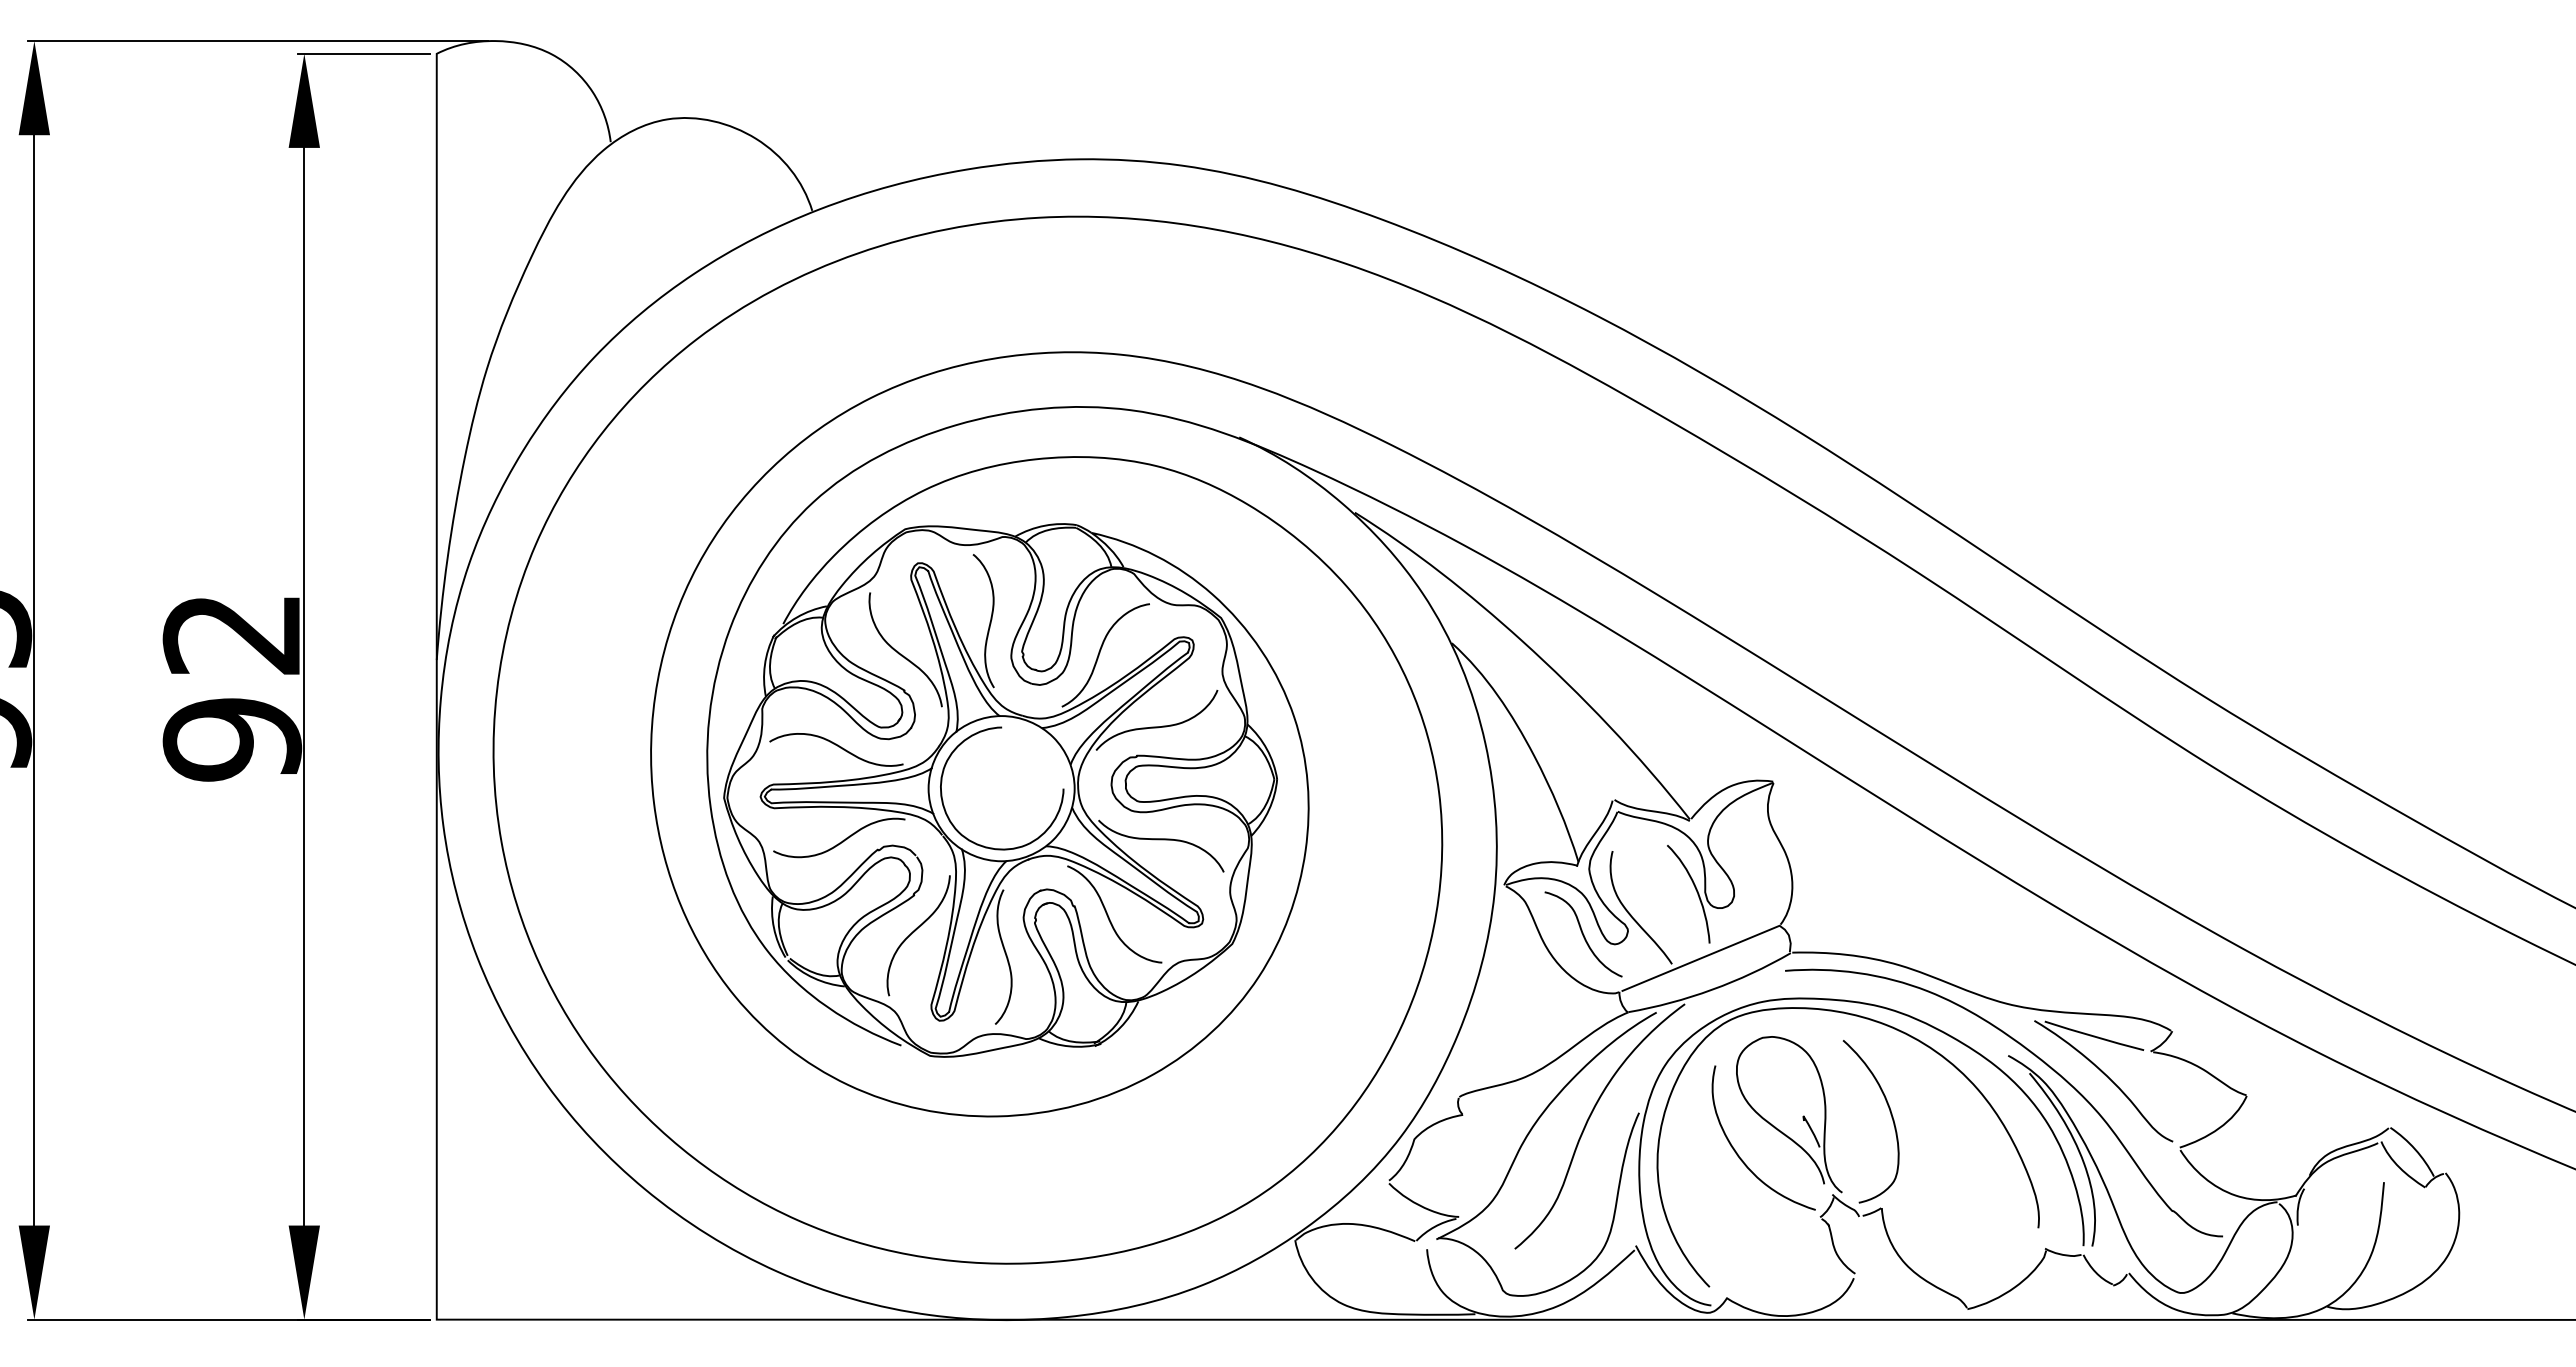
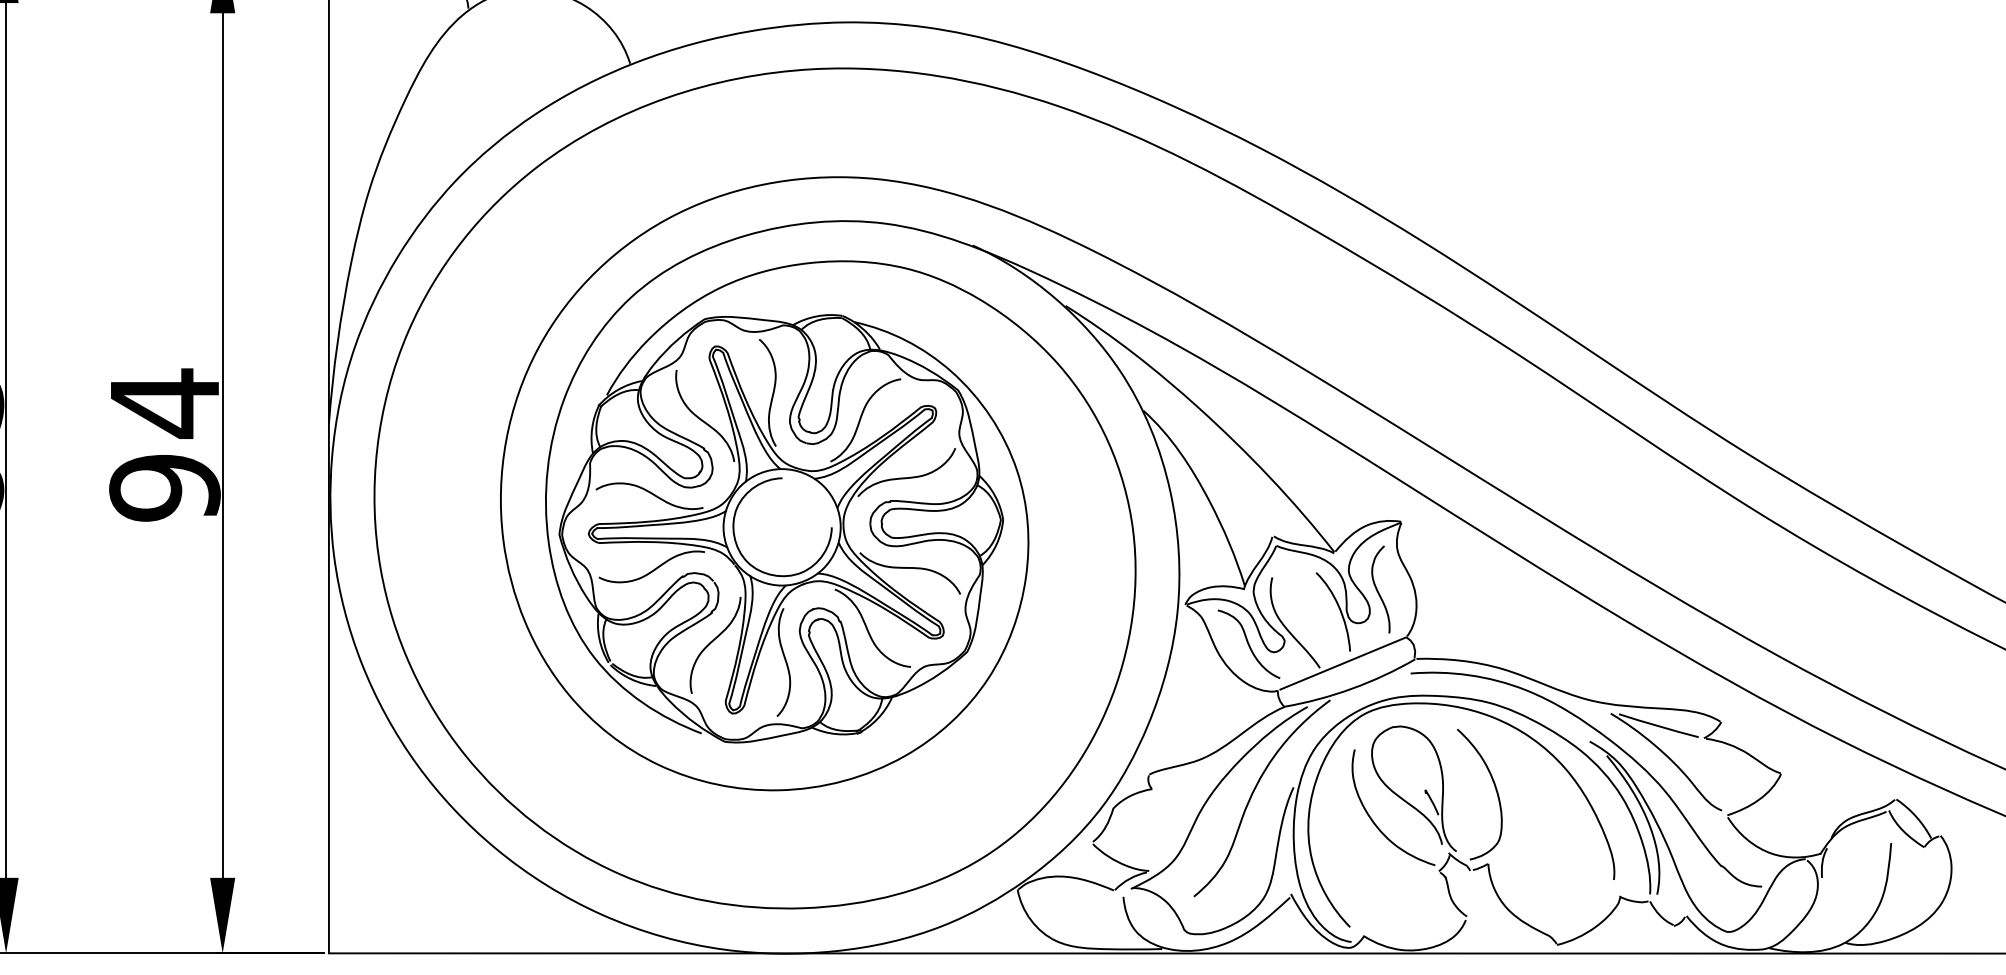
text: (230, 634) -> (163, 403), 92 -> 94
curve: (1744, 867) -> (1378, 590), added

